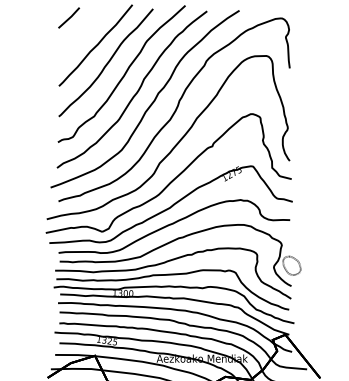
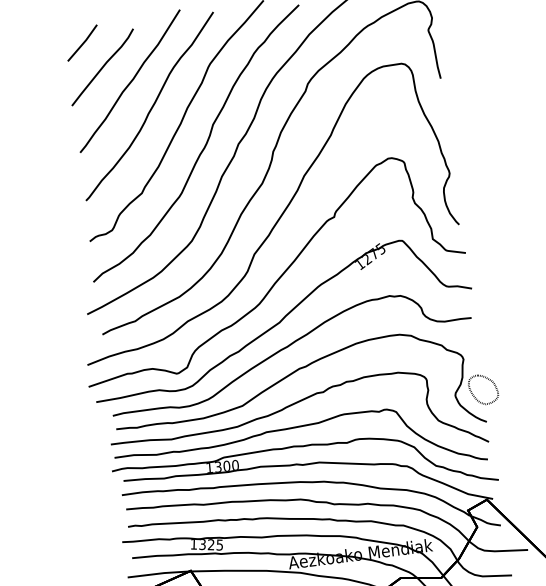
curve: (79, 34) -> (102, 67), added

